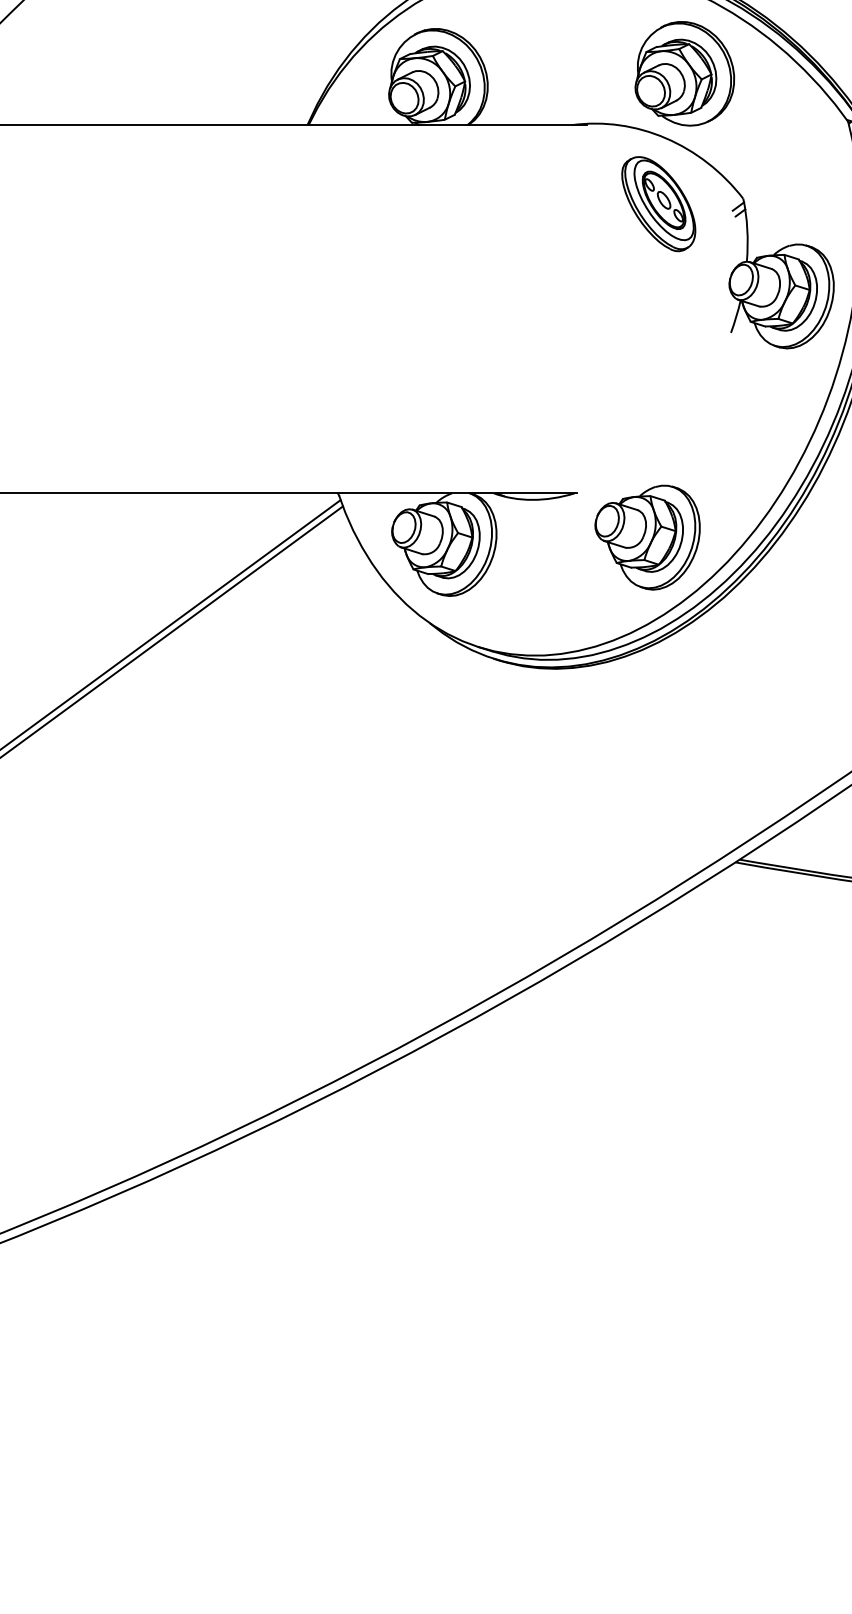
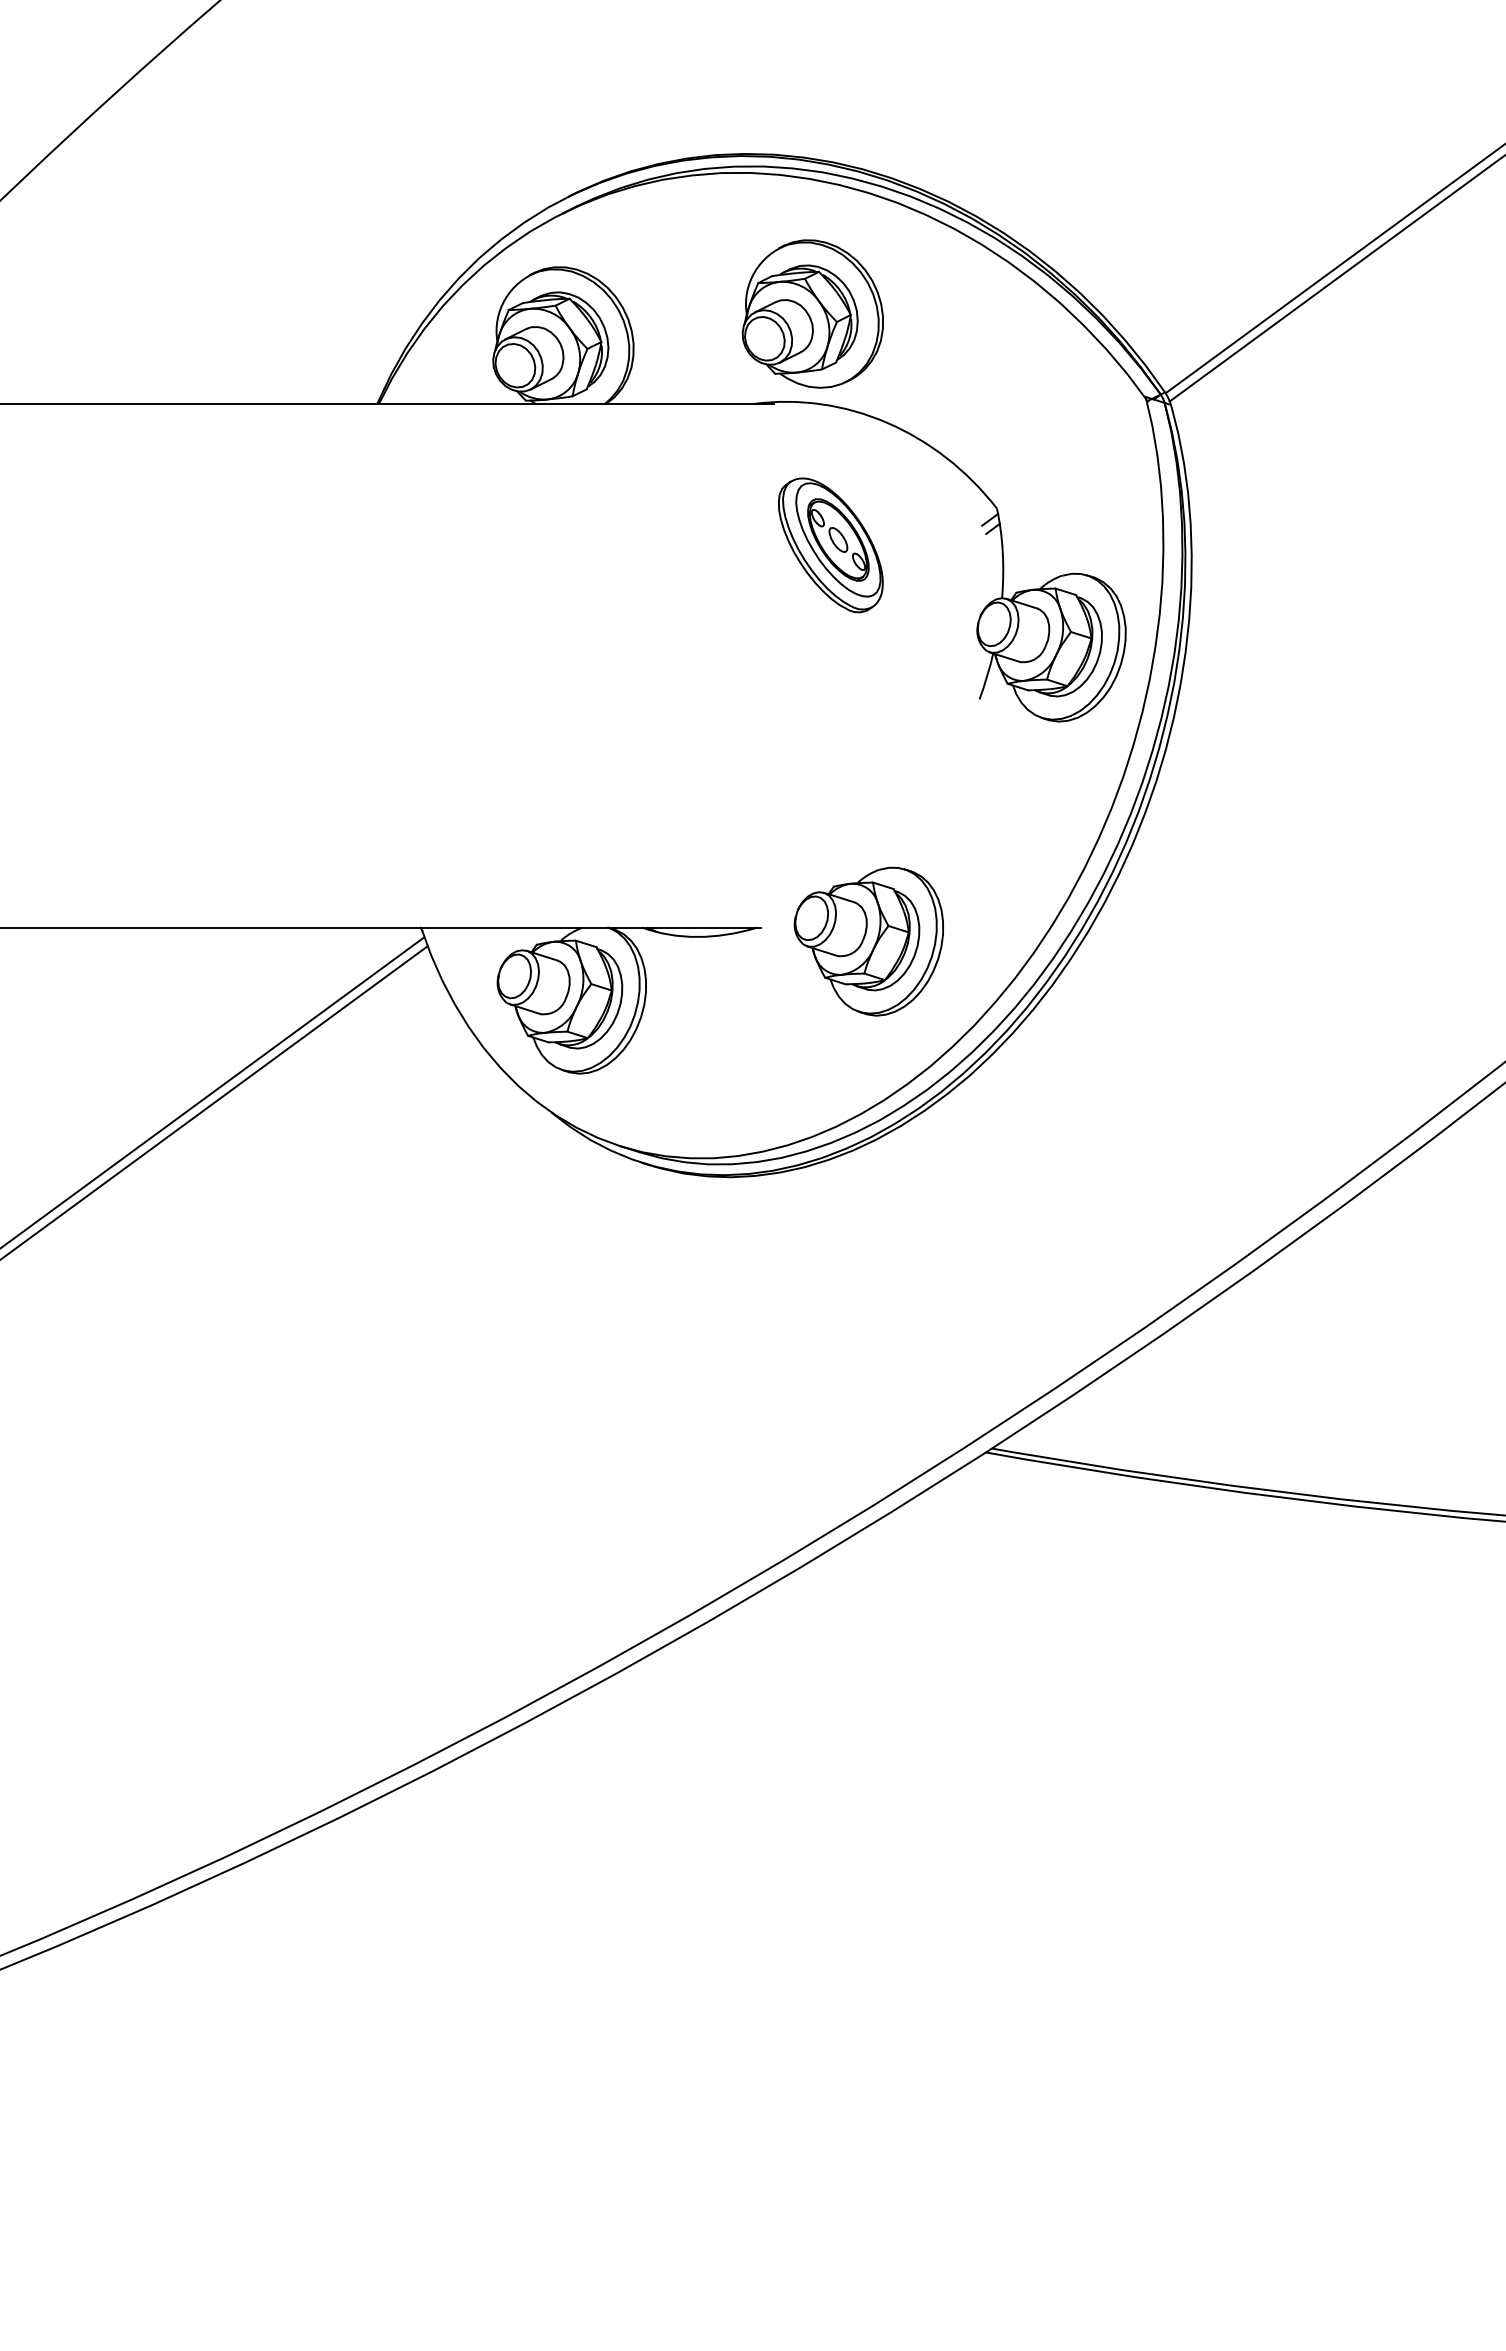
part: (684, 73) -> (812, 313), moved
part: (658, 204) -> (830, 545), moved
part: (647, 537) -> (868, 941), moved

